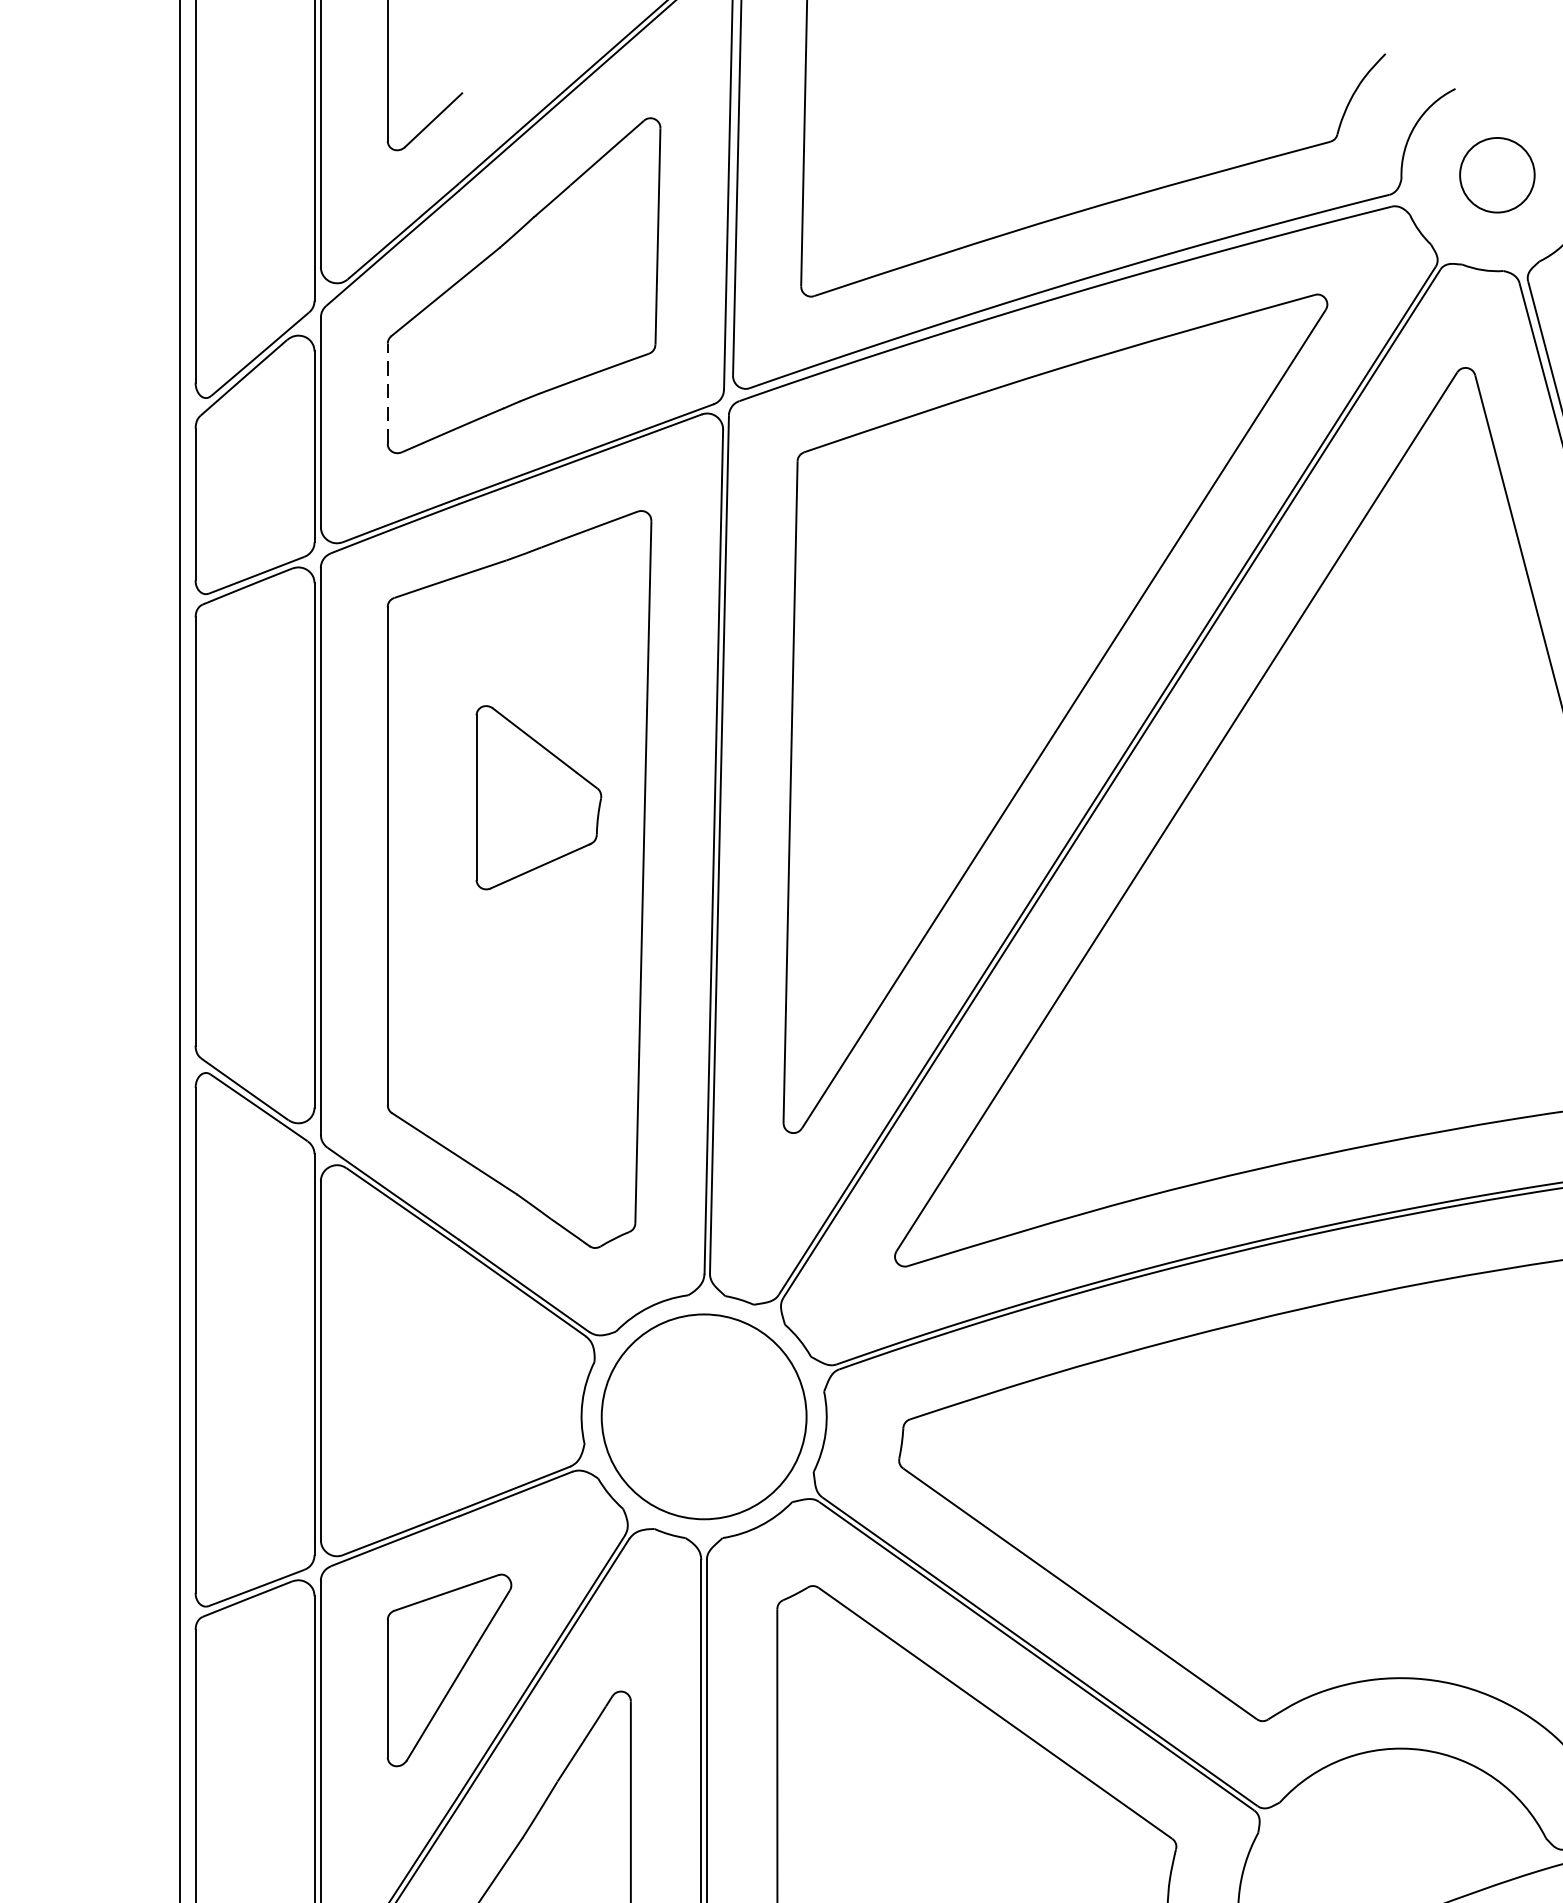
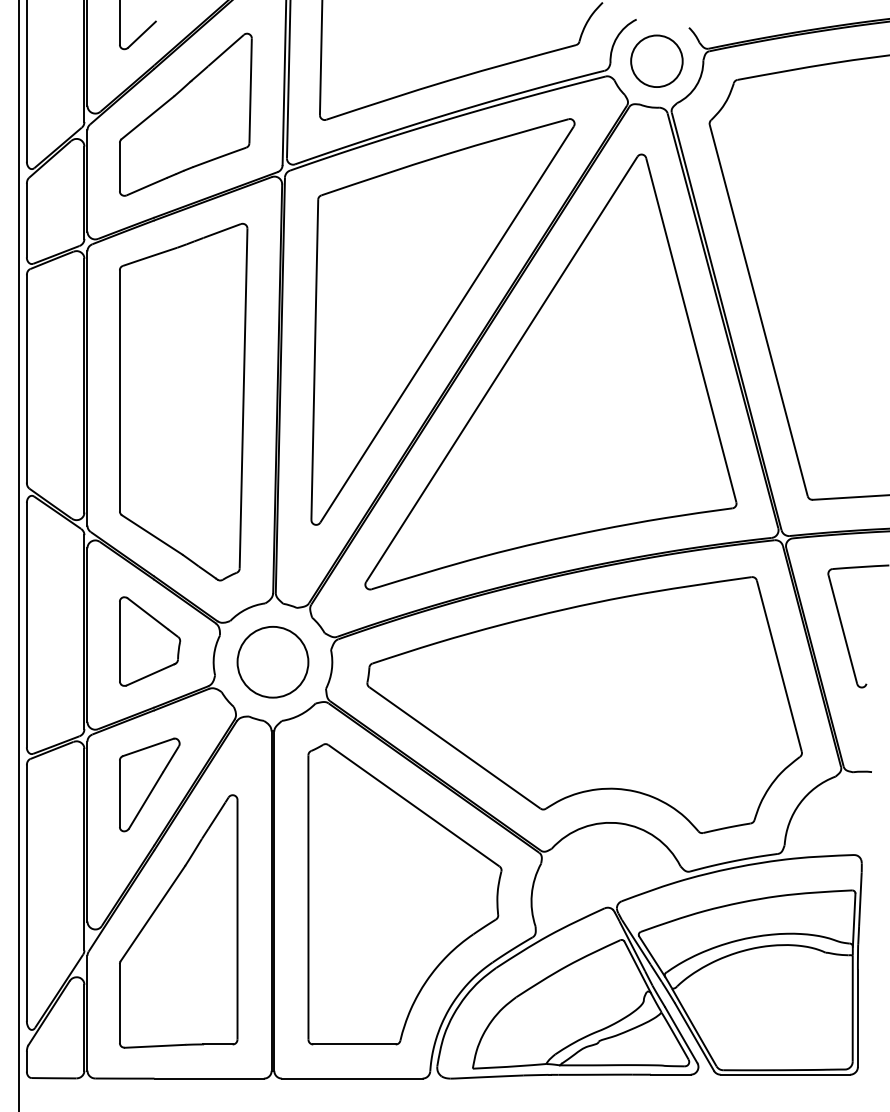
circle: (1496, 175) -> (656, 61), size x1.43
line: (387, 392) -> (119, 166), dashed -> solid
part: (539, 797) -> (150, 641), moved
circle: (703, 1415) -> (272, 661), size x0.71

